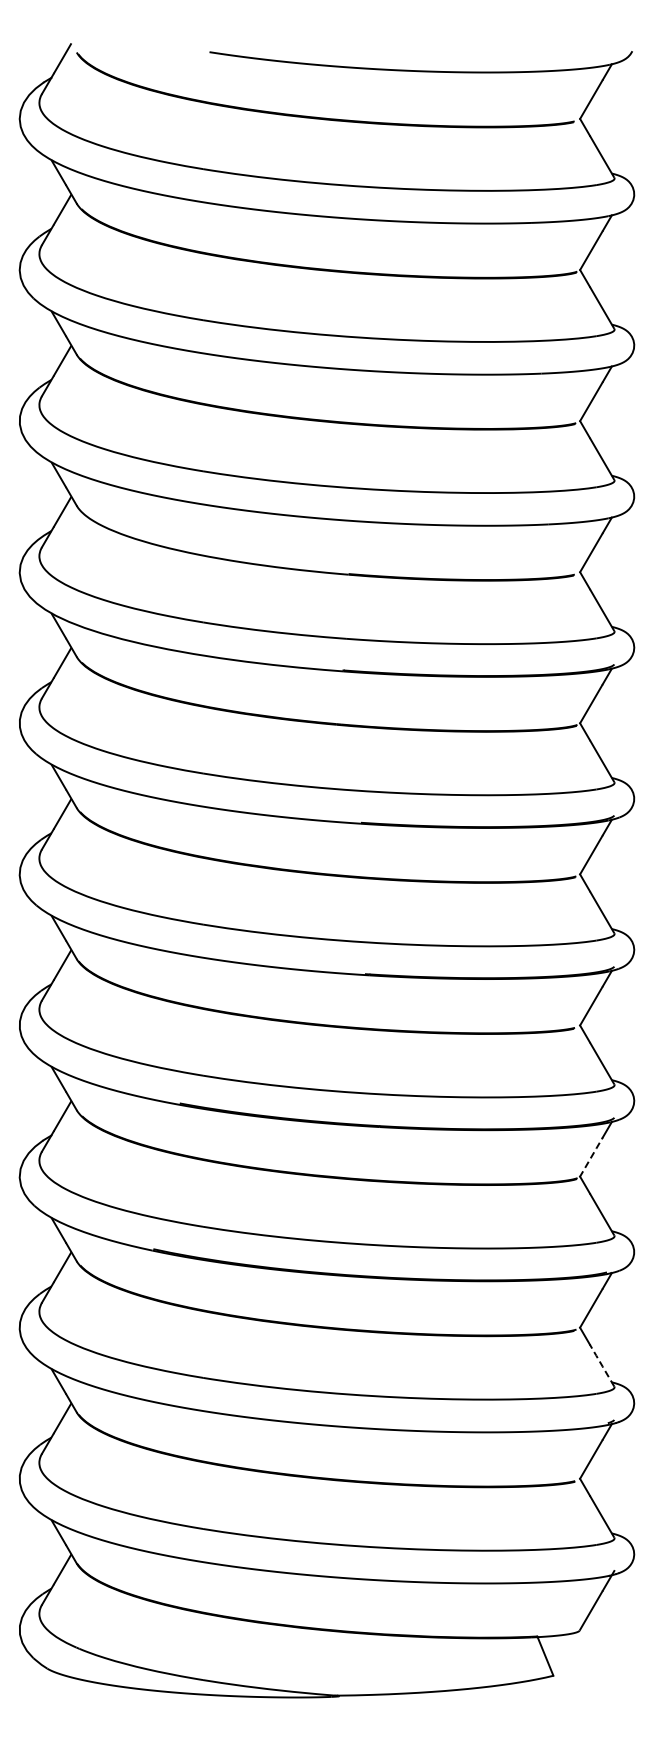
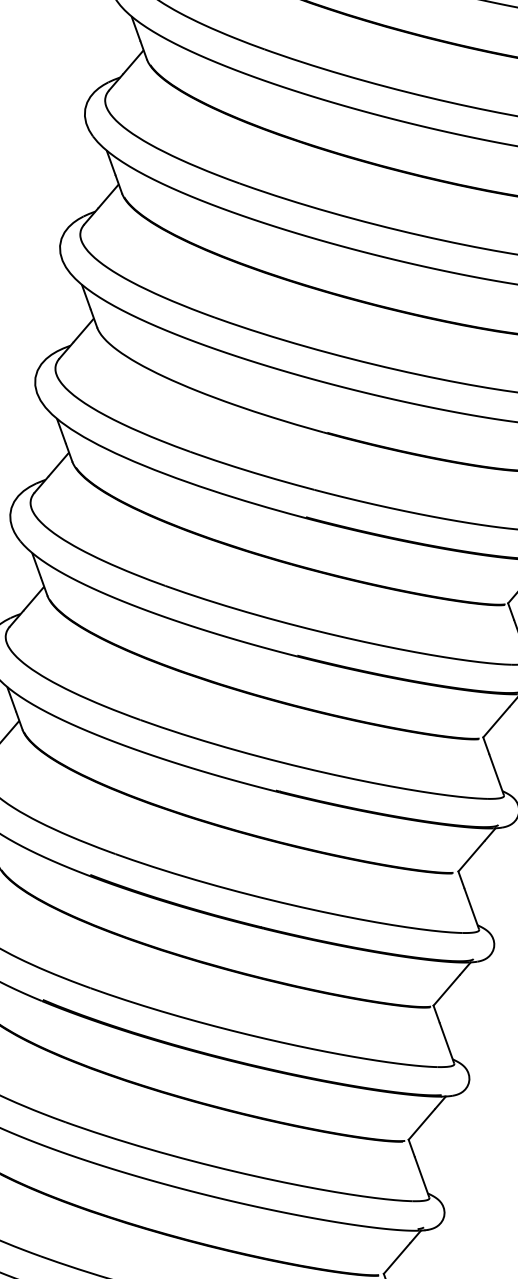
line: (591, 1156) -> (446, 989), dashed -> solid
line: (602, 1365) -> (422, 1177), dashed -> solid

